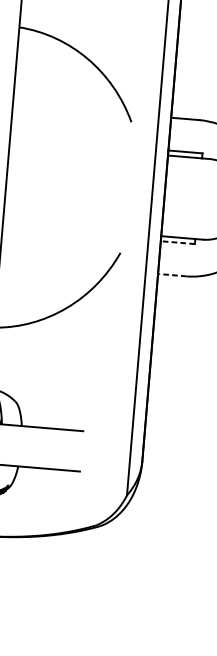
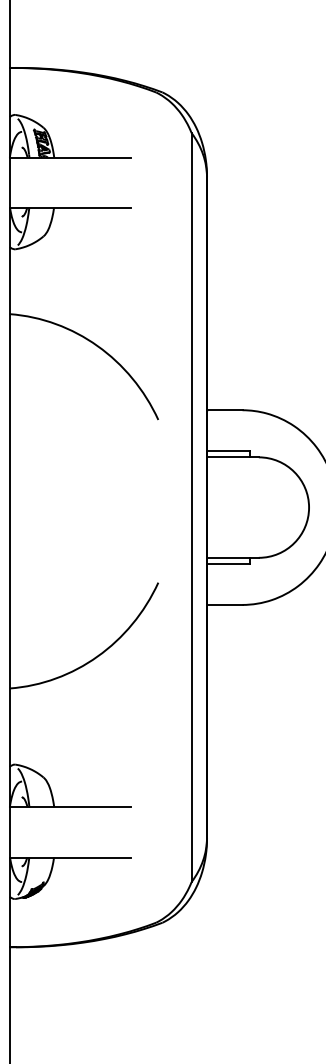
line: (177, 242) -> (227, 564), dashed -> solid
line: (172, 274) -> (225, 604), dashed -> solid

